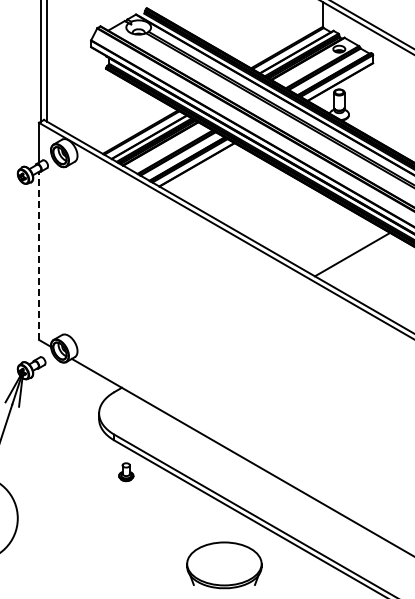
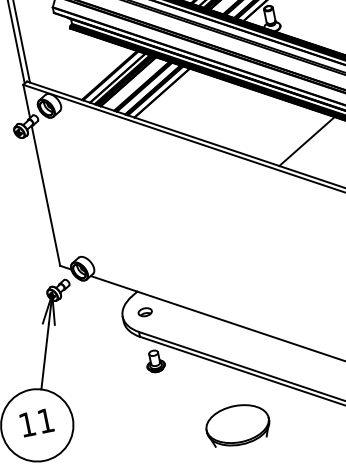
line: (39, 255) -> (46, 195), dashed -> solid
part: (125, 412) -> (144, 311), added
part: (126, 471) -> (155, 360), size x1.43
part: (224, 565) -> (237, 425), moved

